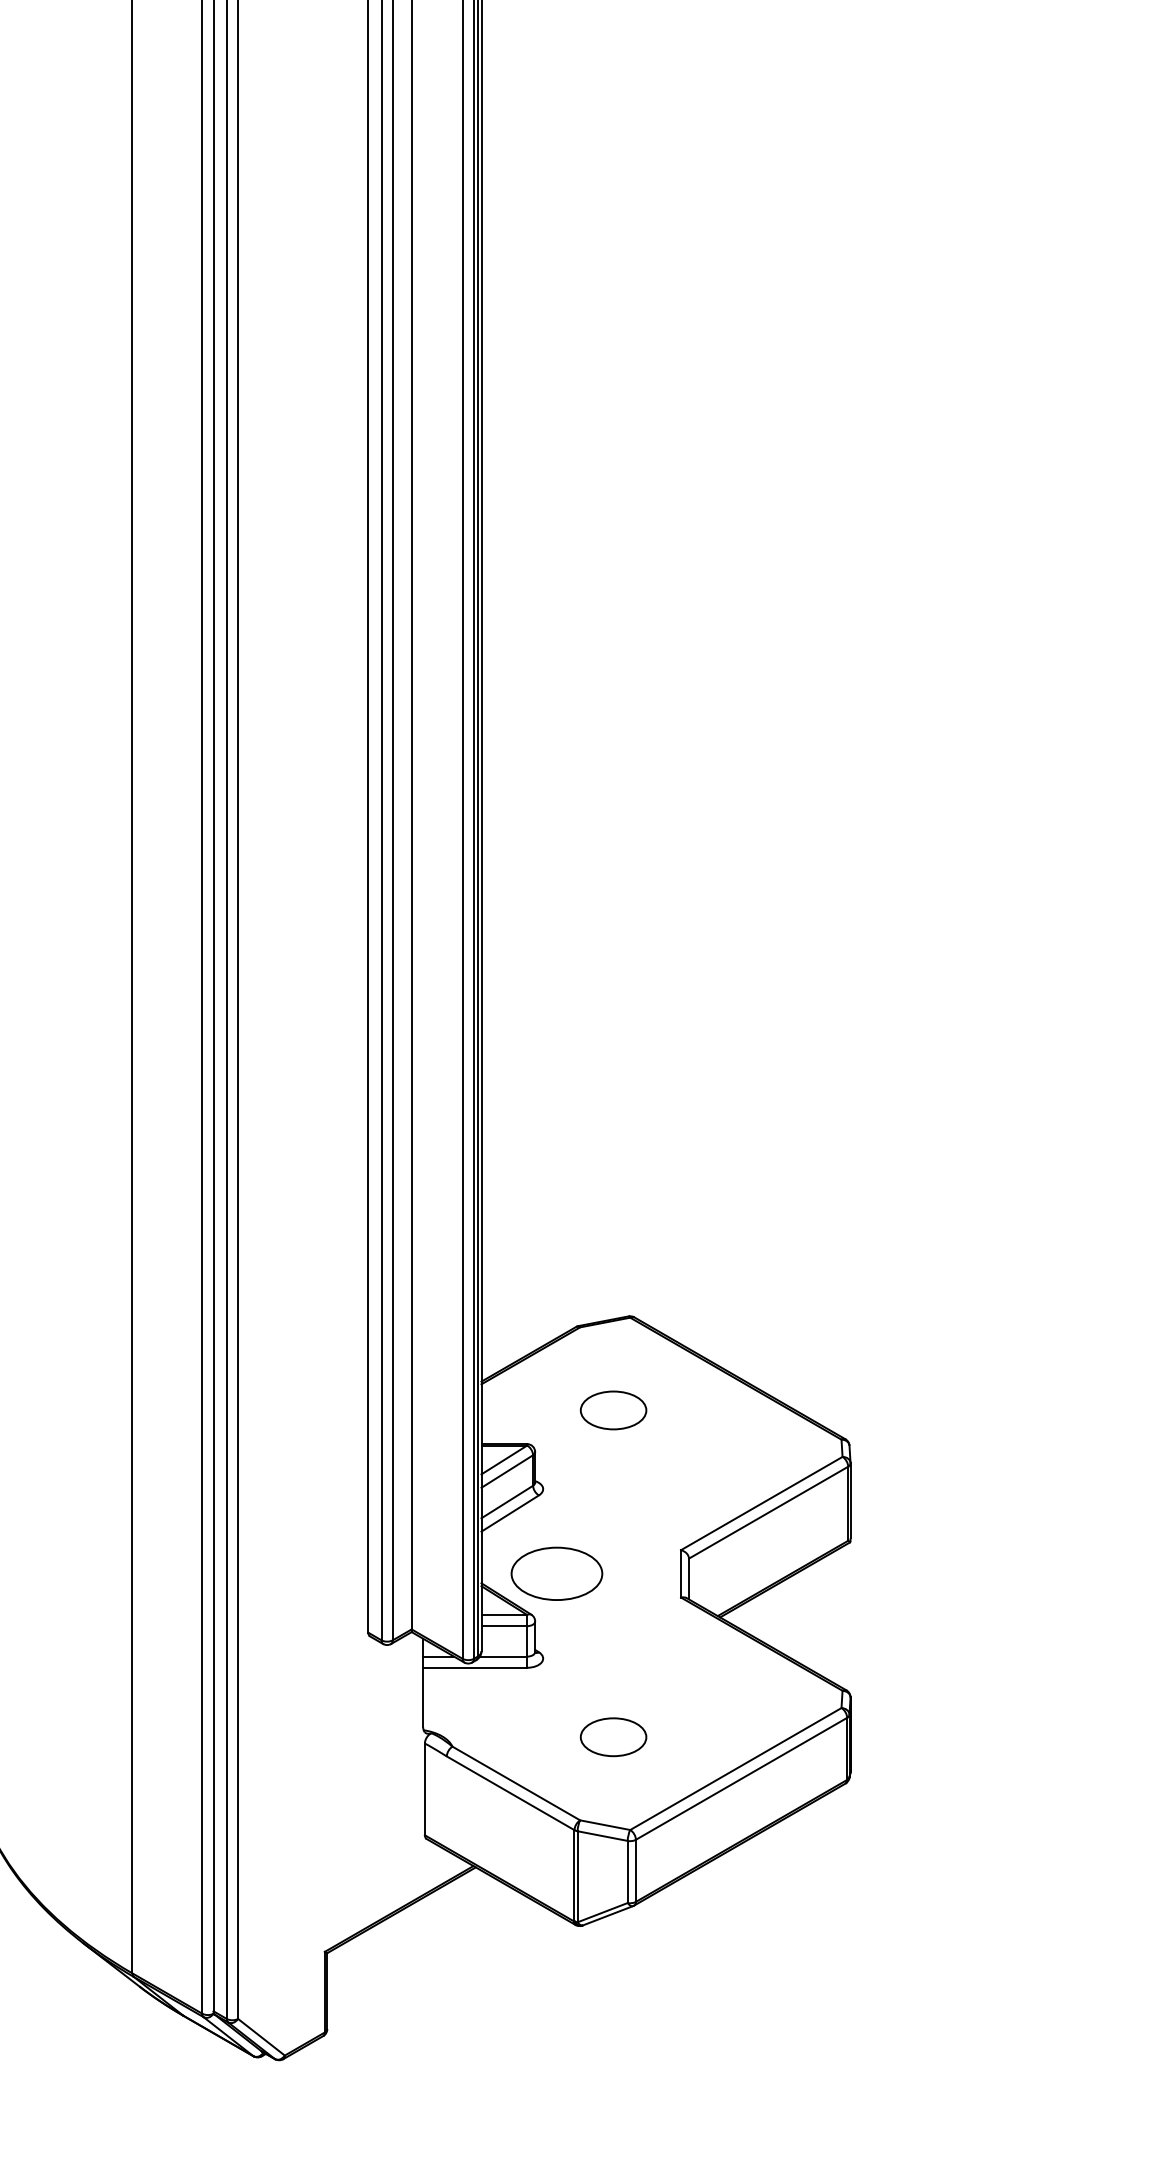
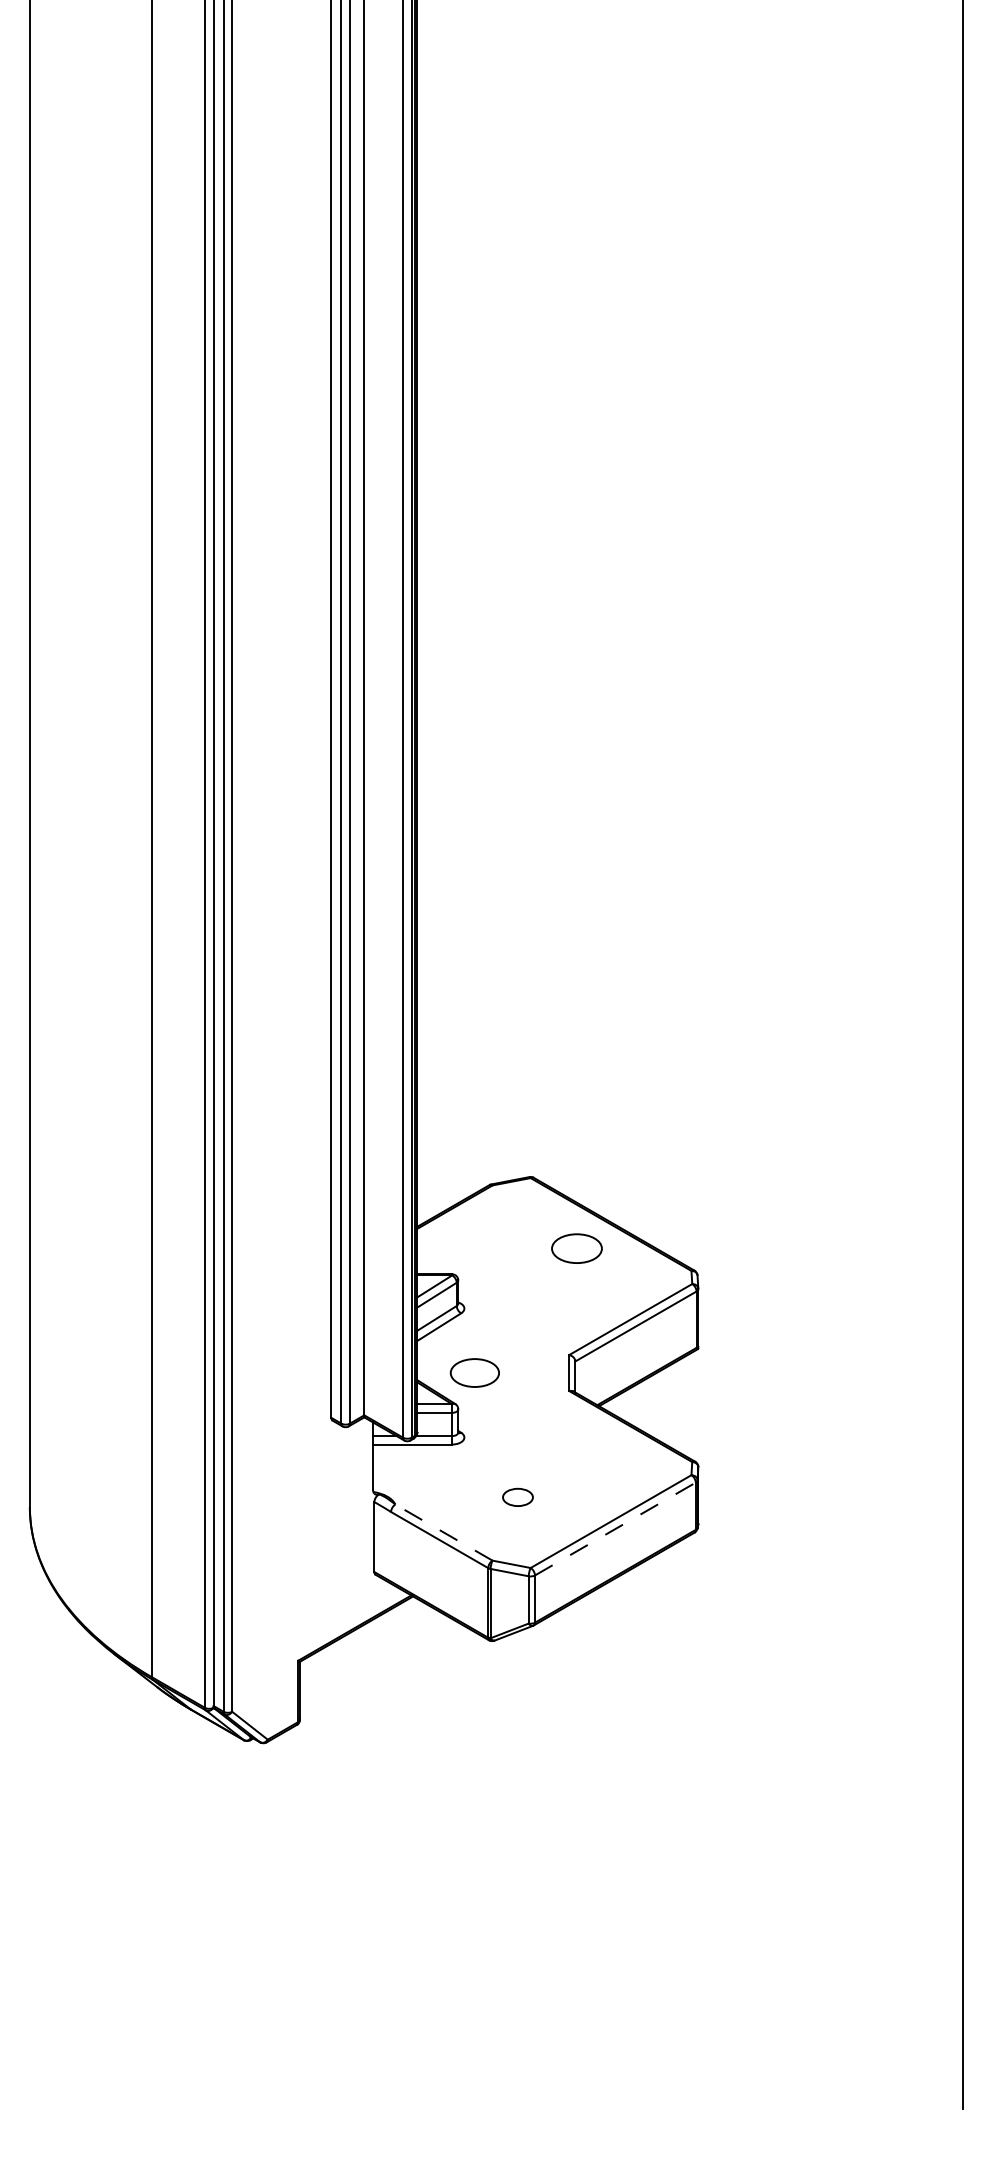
part: (612, 1410) -> (576, 1248), moved
part: (556, 1573) -> (474, 1372), size x0.7
part: (612, 1737) -> (517, 1497), size x0.6
line: (741, 1779) -> (615, 1529), solid -> dashed
line: (515, 1783) -> (443, 1532), solid -> dashed

